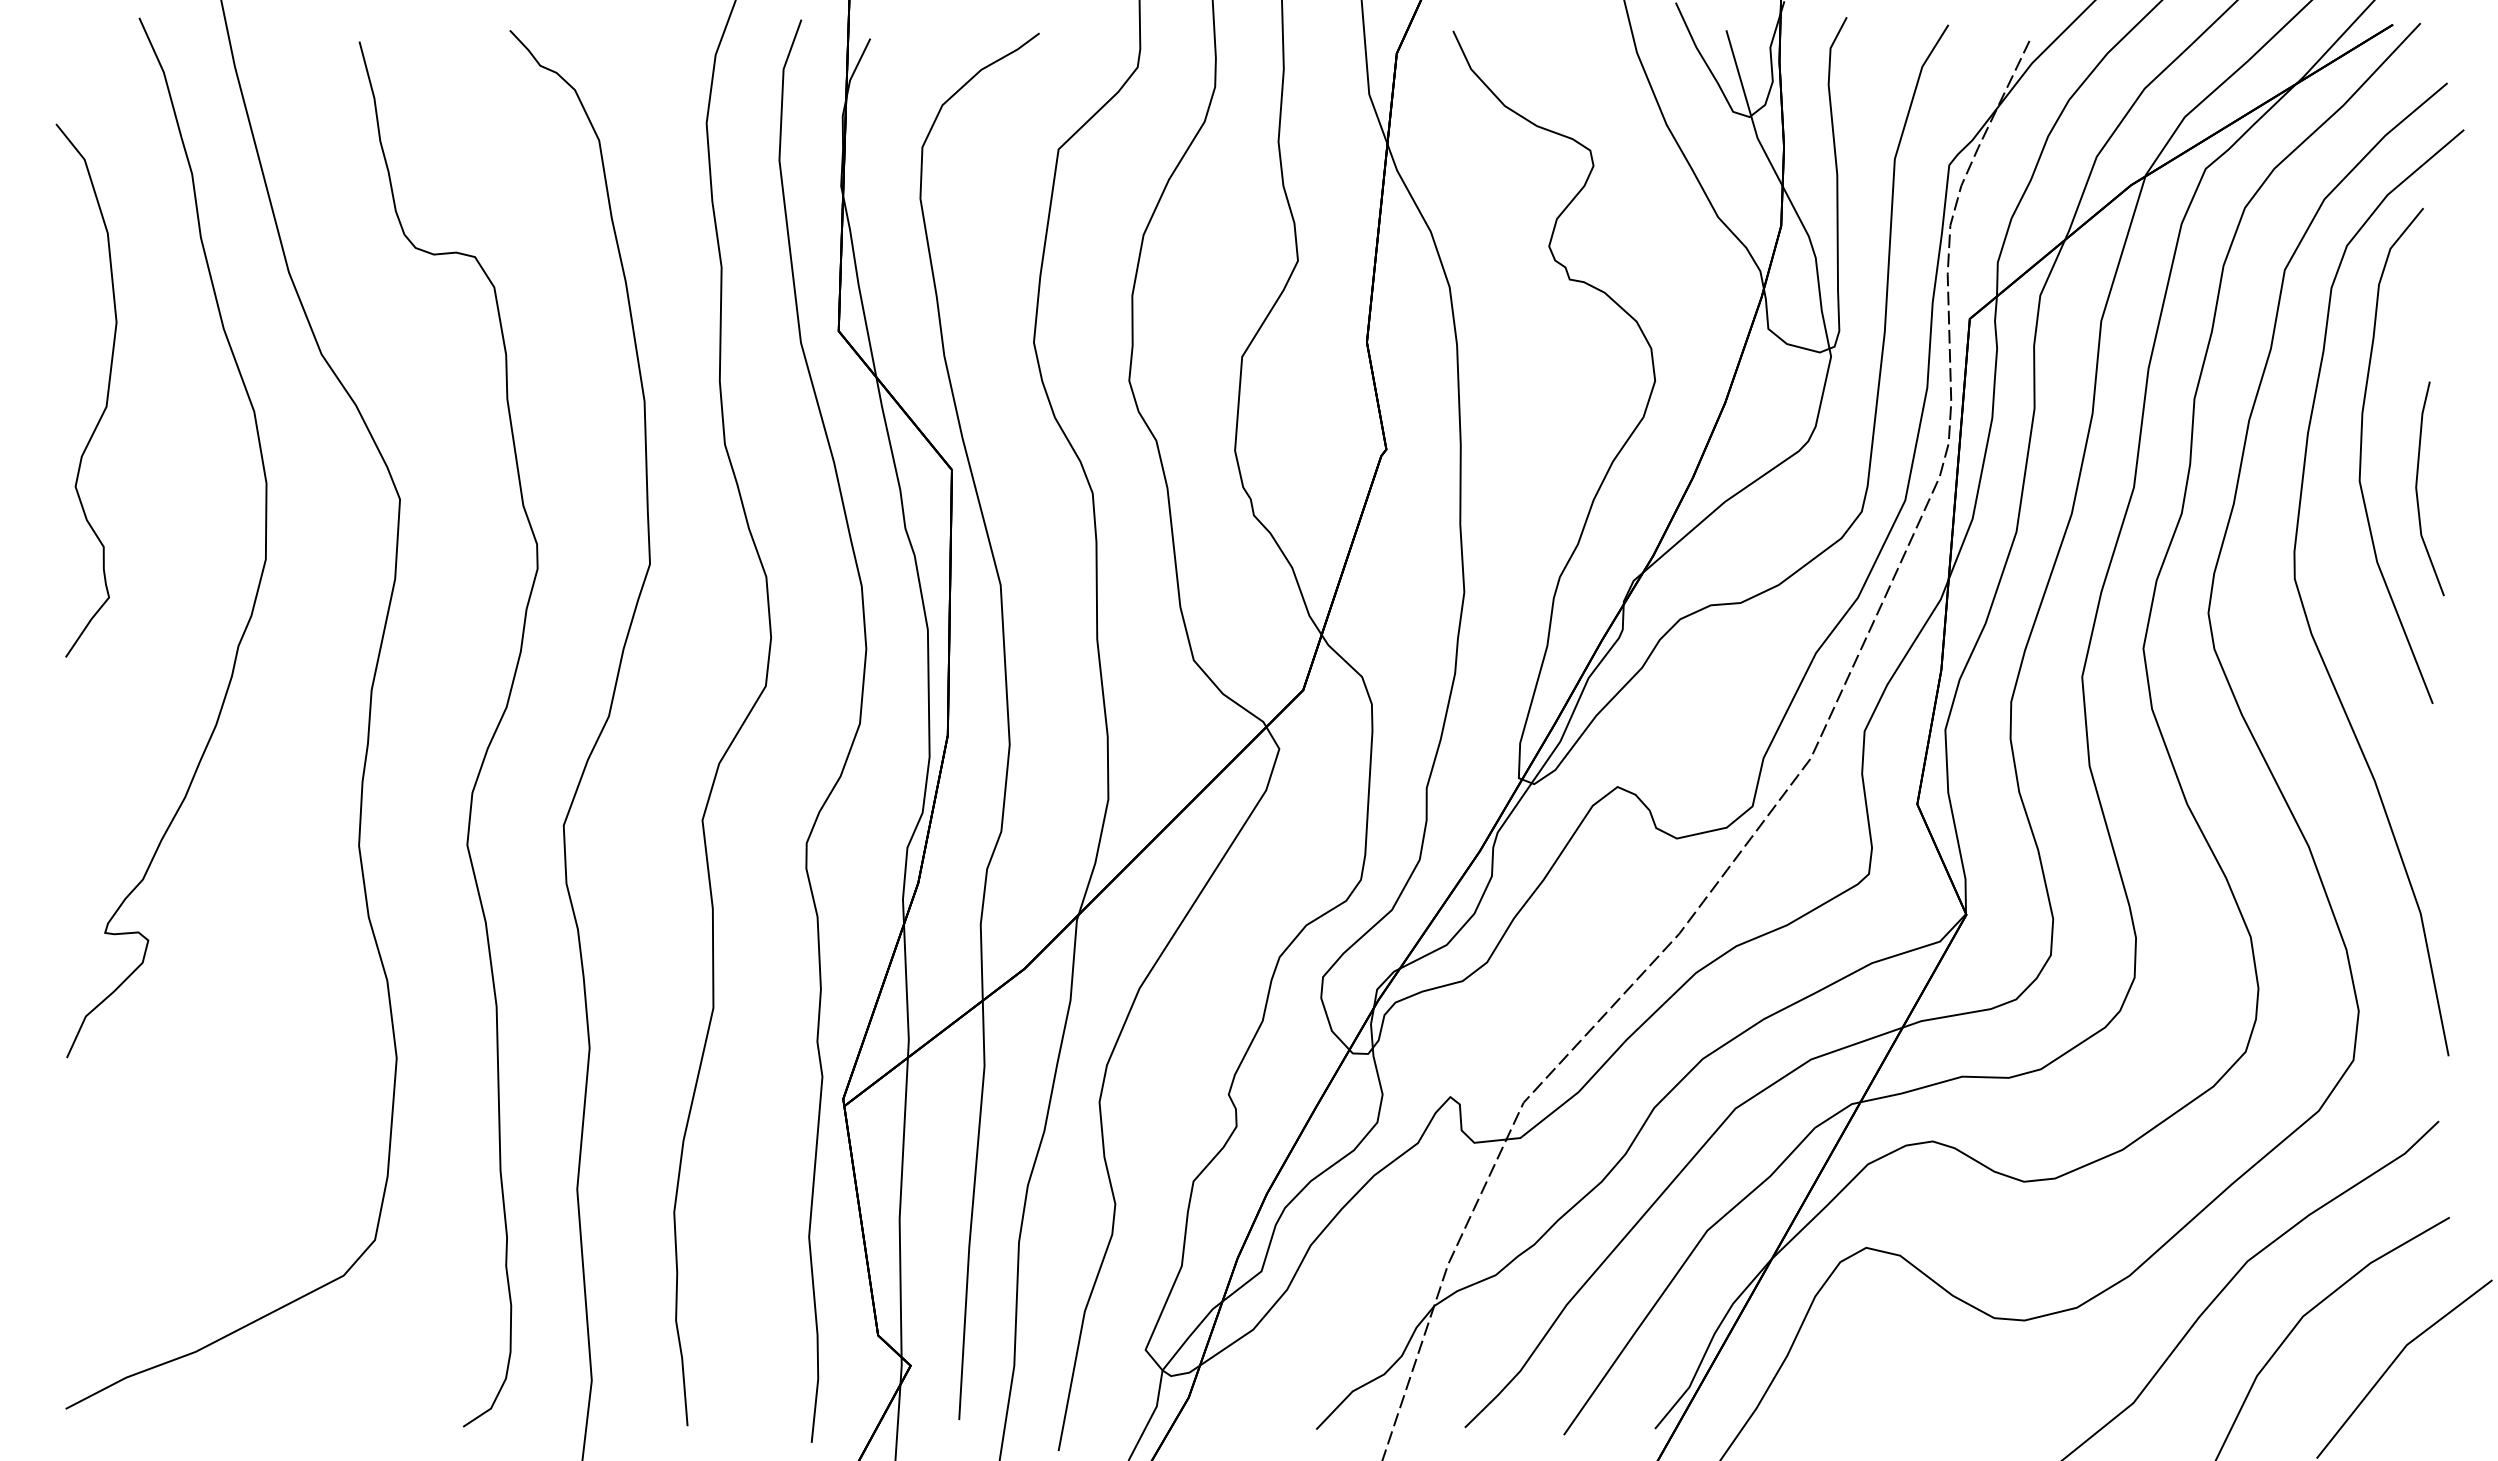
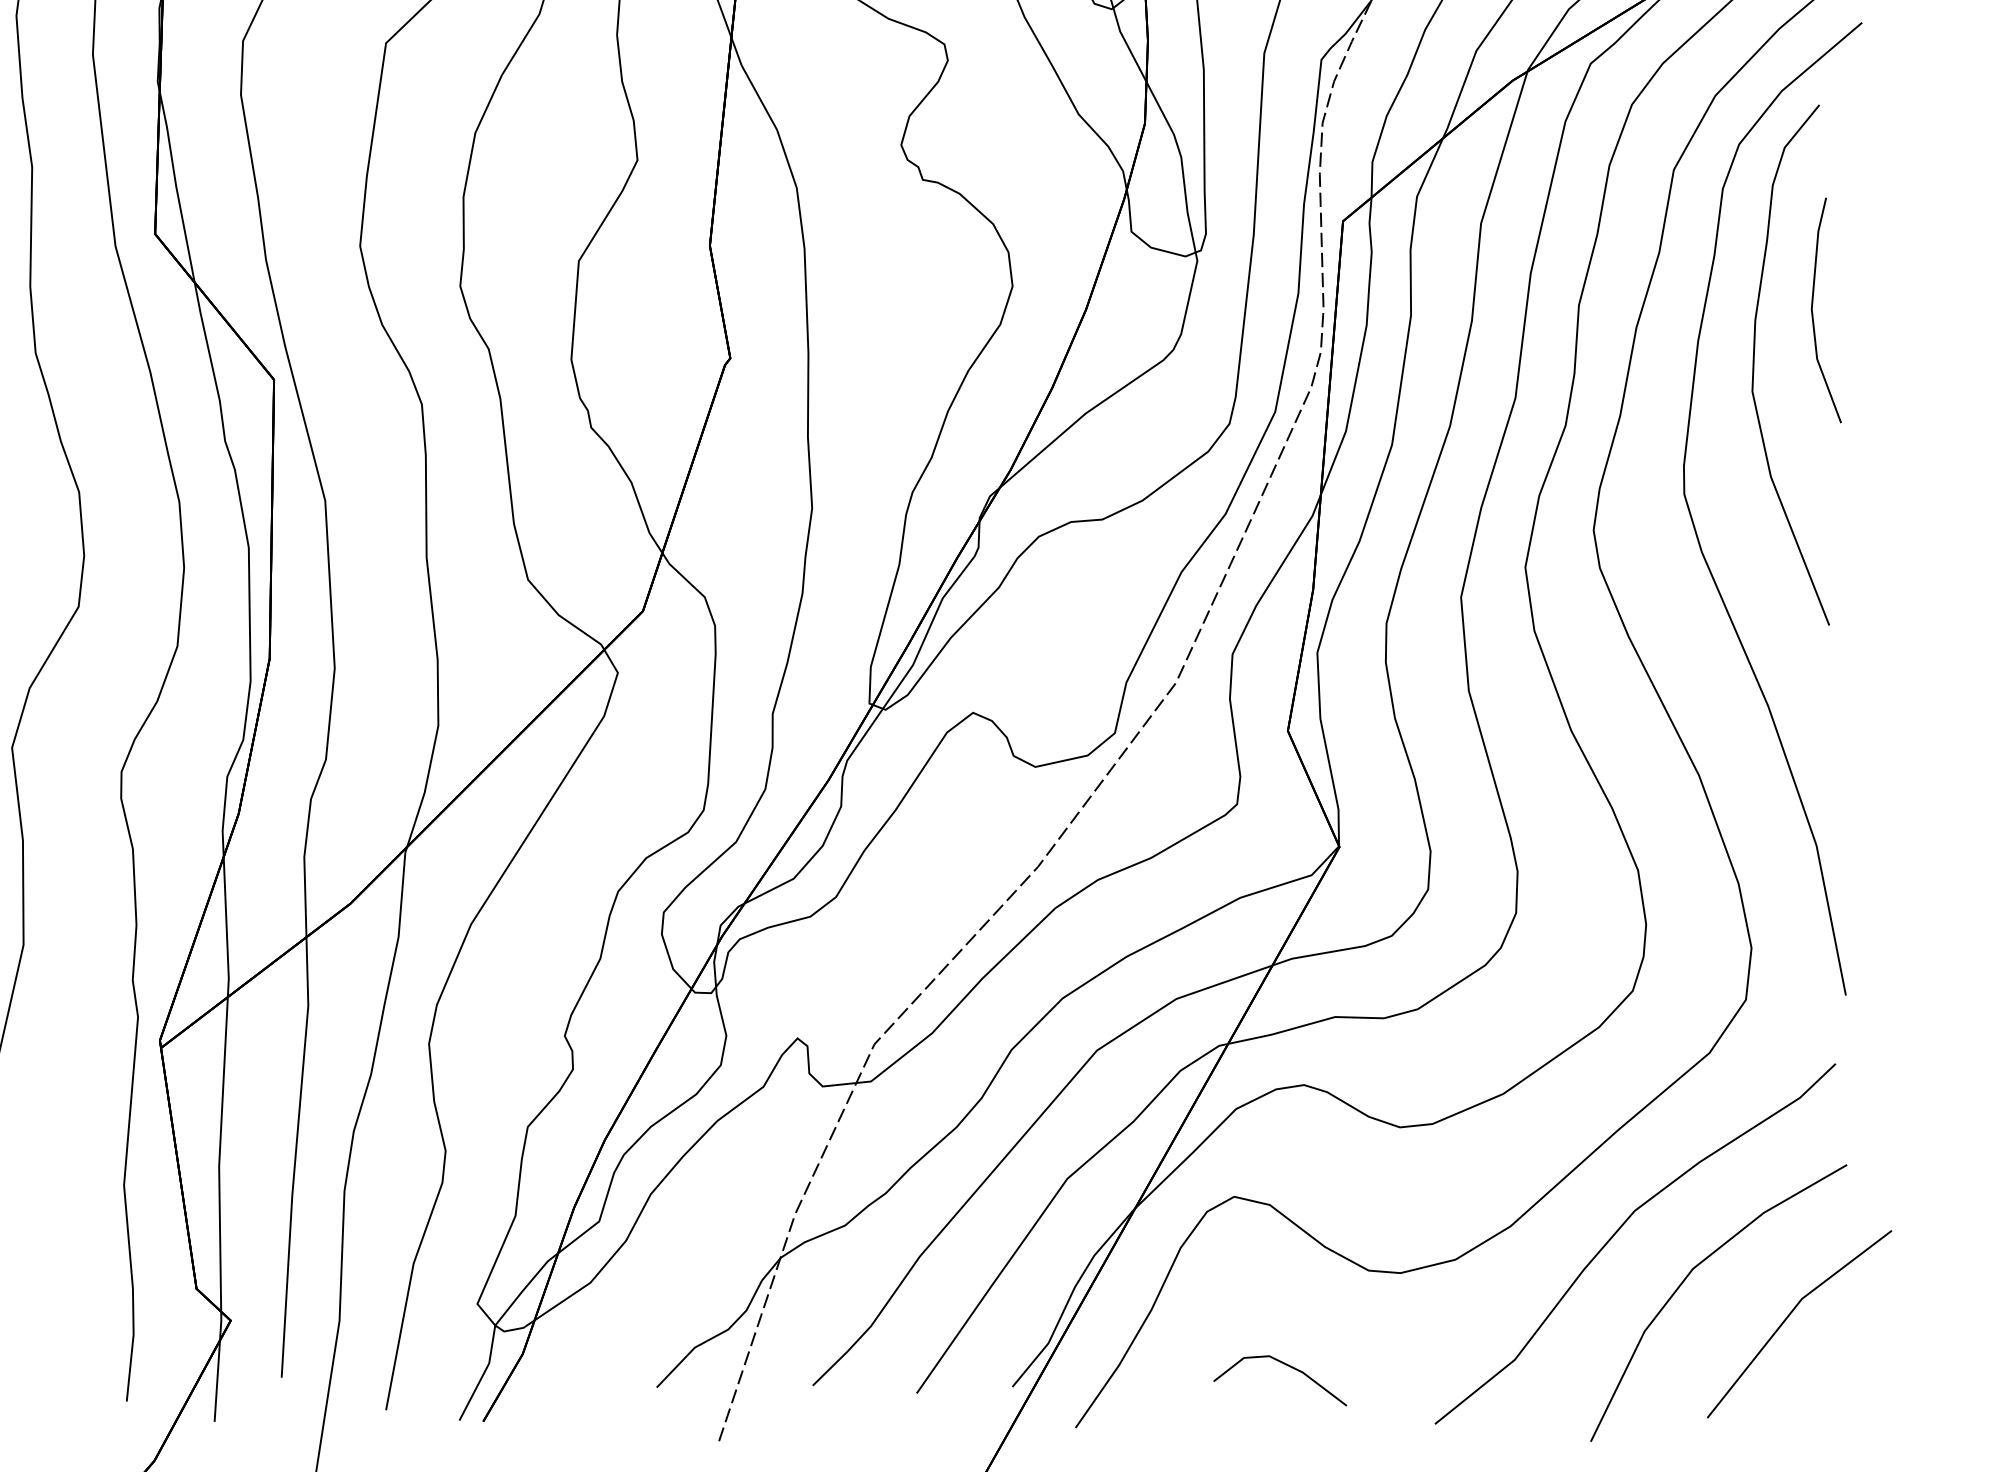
line: (2417, 488) -> (1813, 310), moved
line: (1915, 1408) -> (1285, 1365), added

